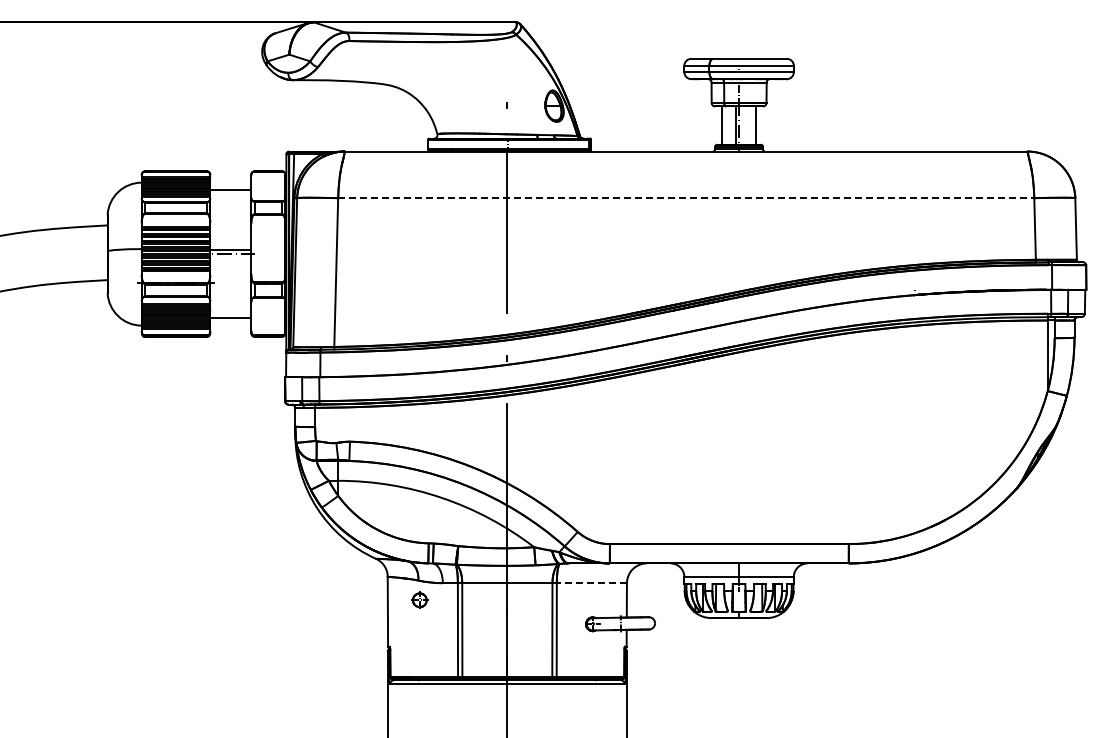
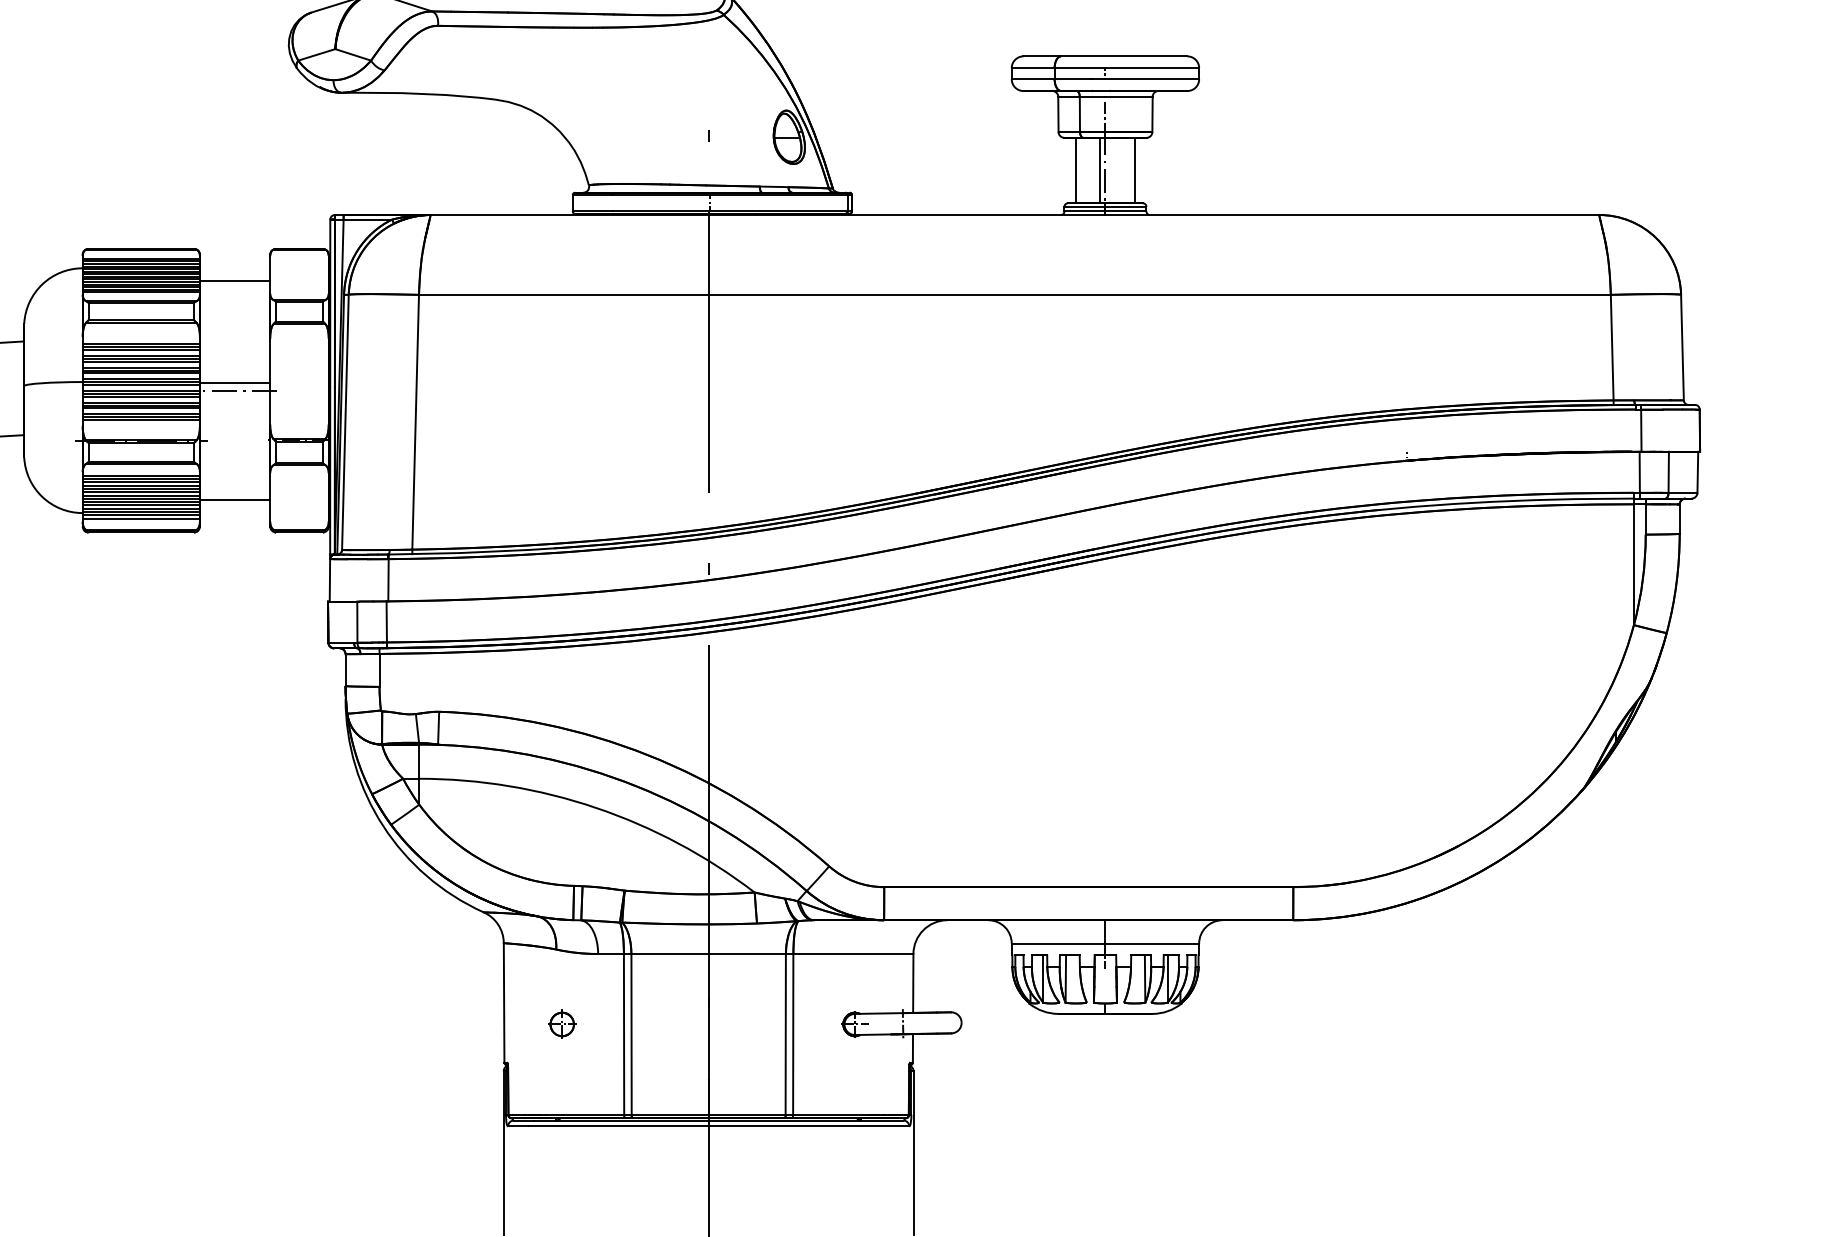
line: (686, 198) -> (1015, 295), dashed -> solid
line: (591, 583) -> (852, 954), dashed -> solid
part: (419, 599) -> (561, 1023), moved

